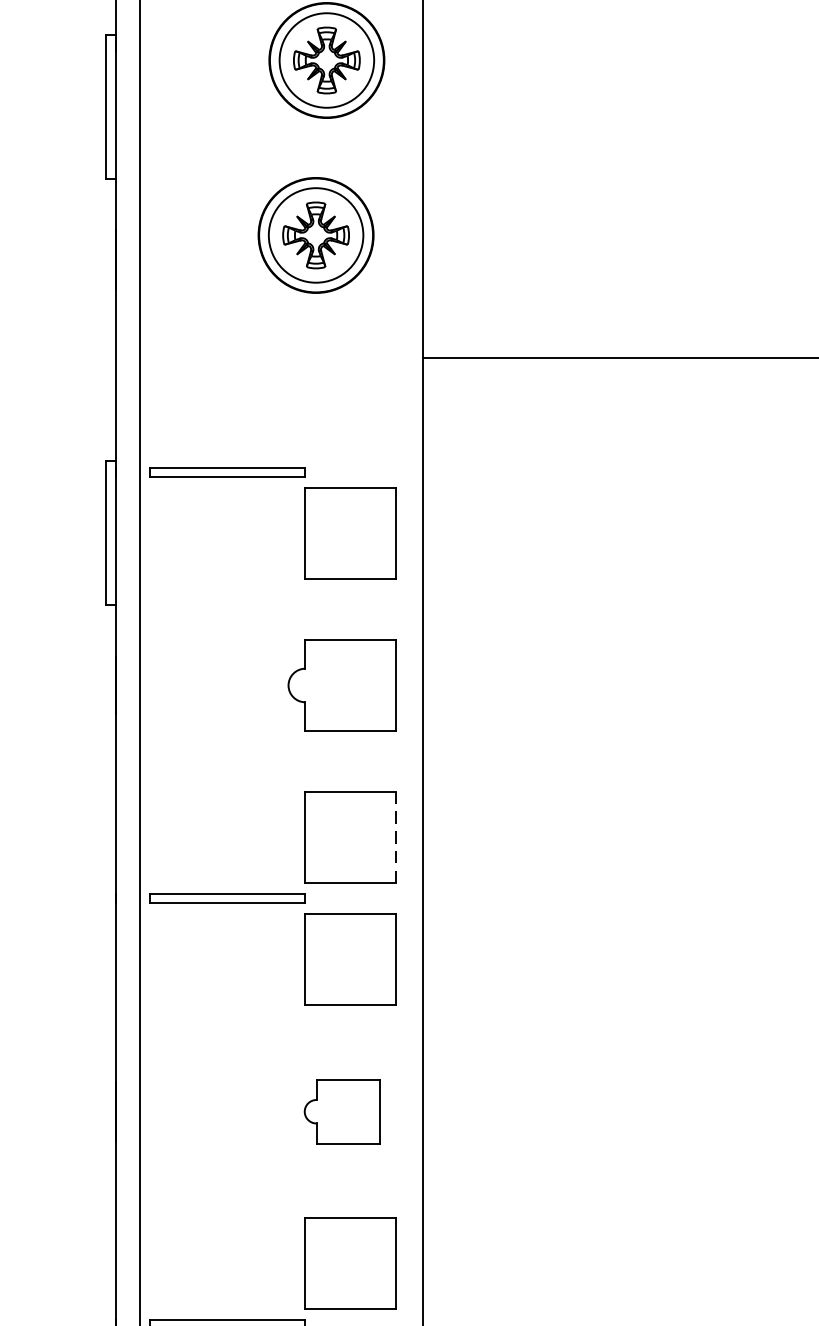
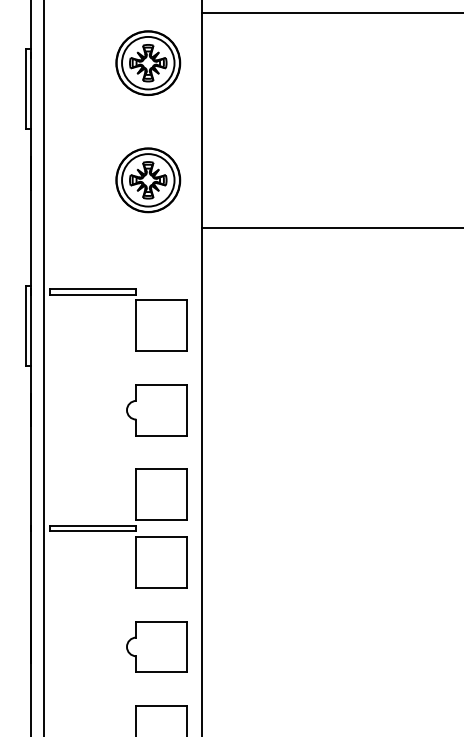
part: (316, 235) -> (148, 180), moved
line: (395, 837) -> (186, 494), dashed -> solid
part: (341, 1110) -> (156, 646), size x1.43

